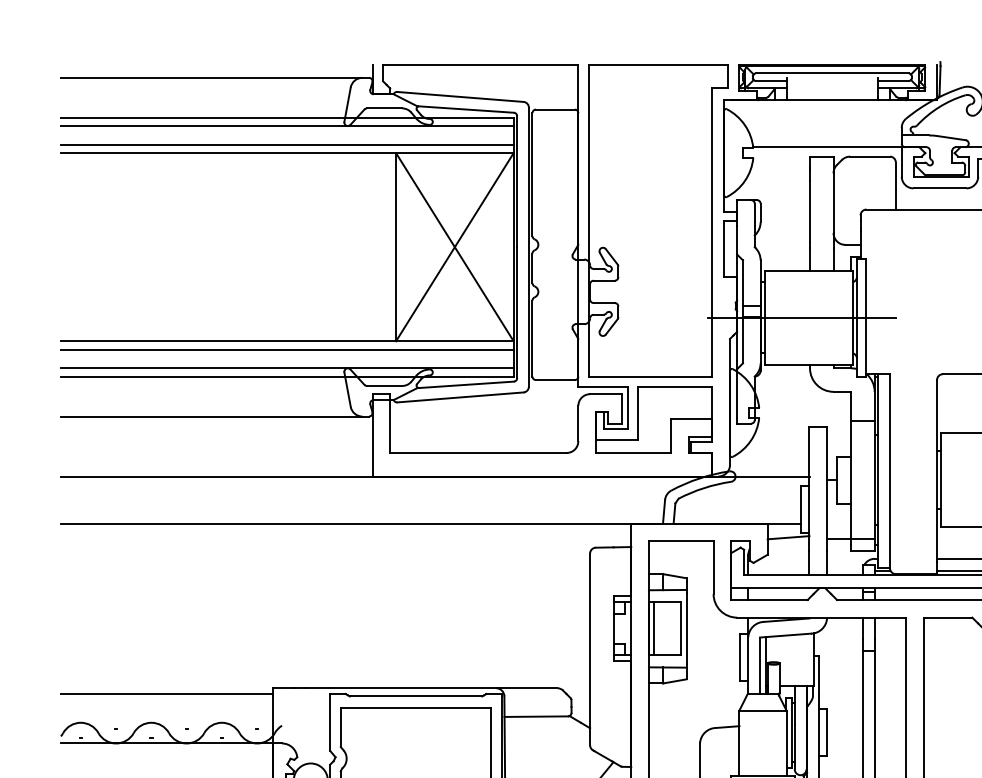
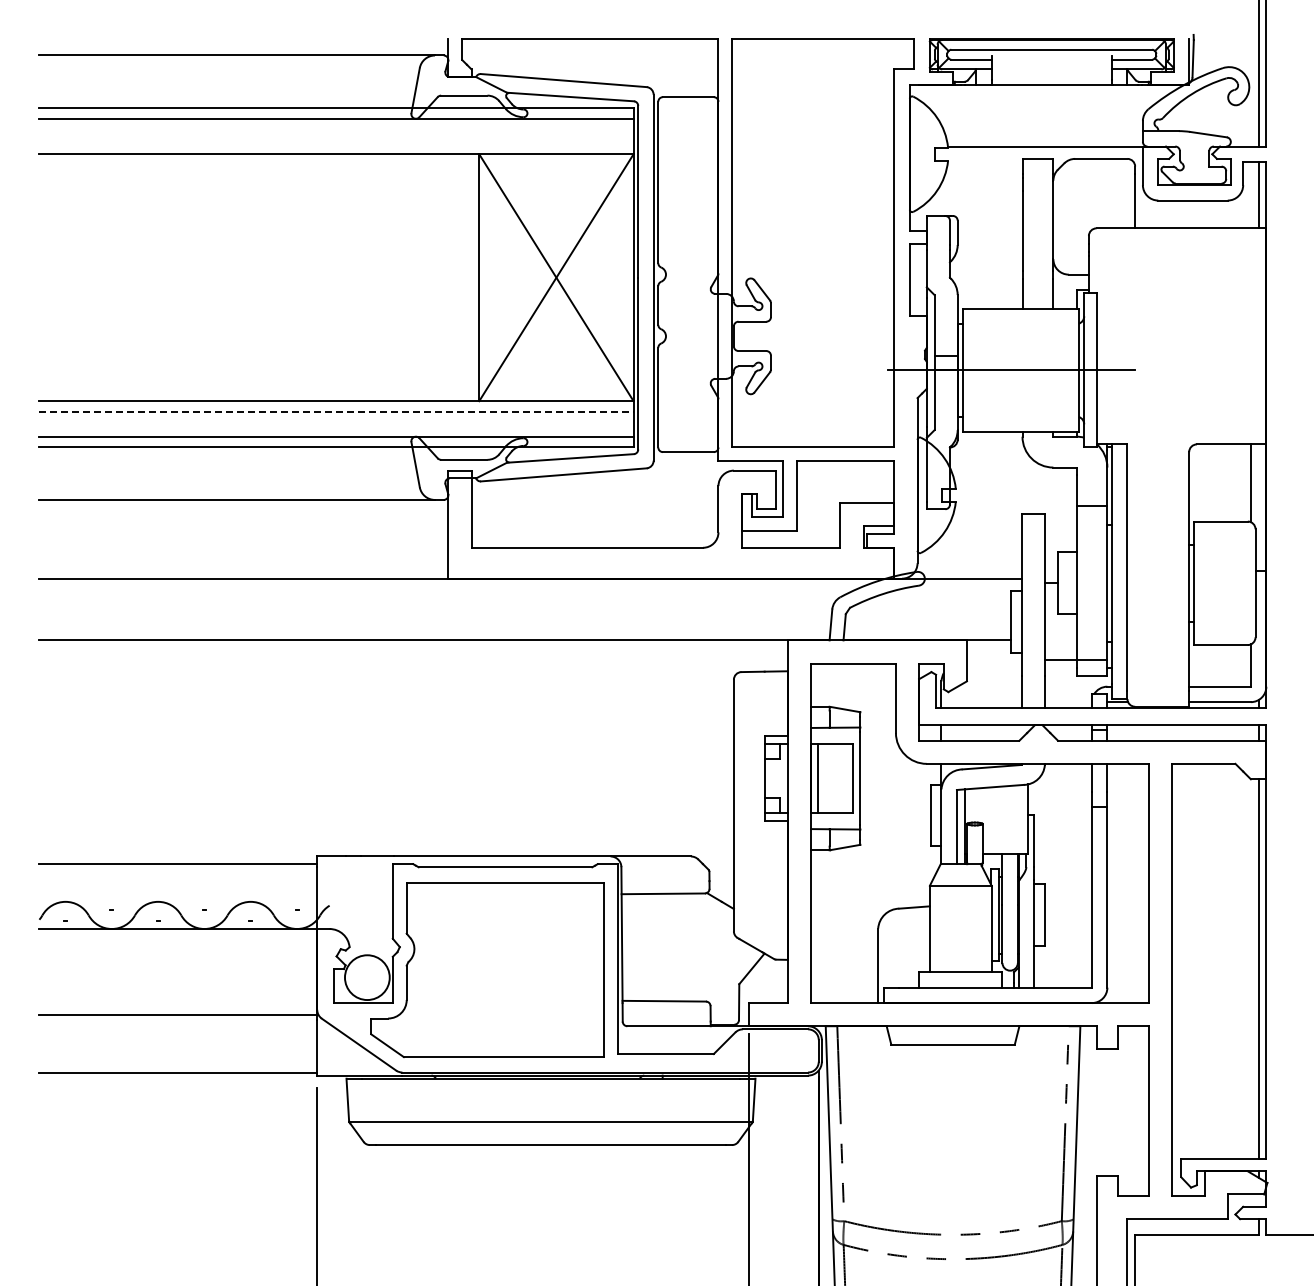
line: (287, 144) -> (336, 143), removed
line: (288, 349) -> (337, 412), solid -> dashed
line: (787, 537) -> (993, 658), removed

